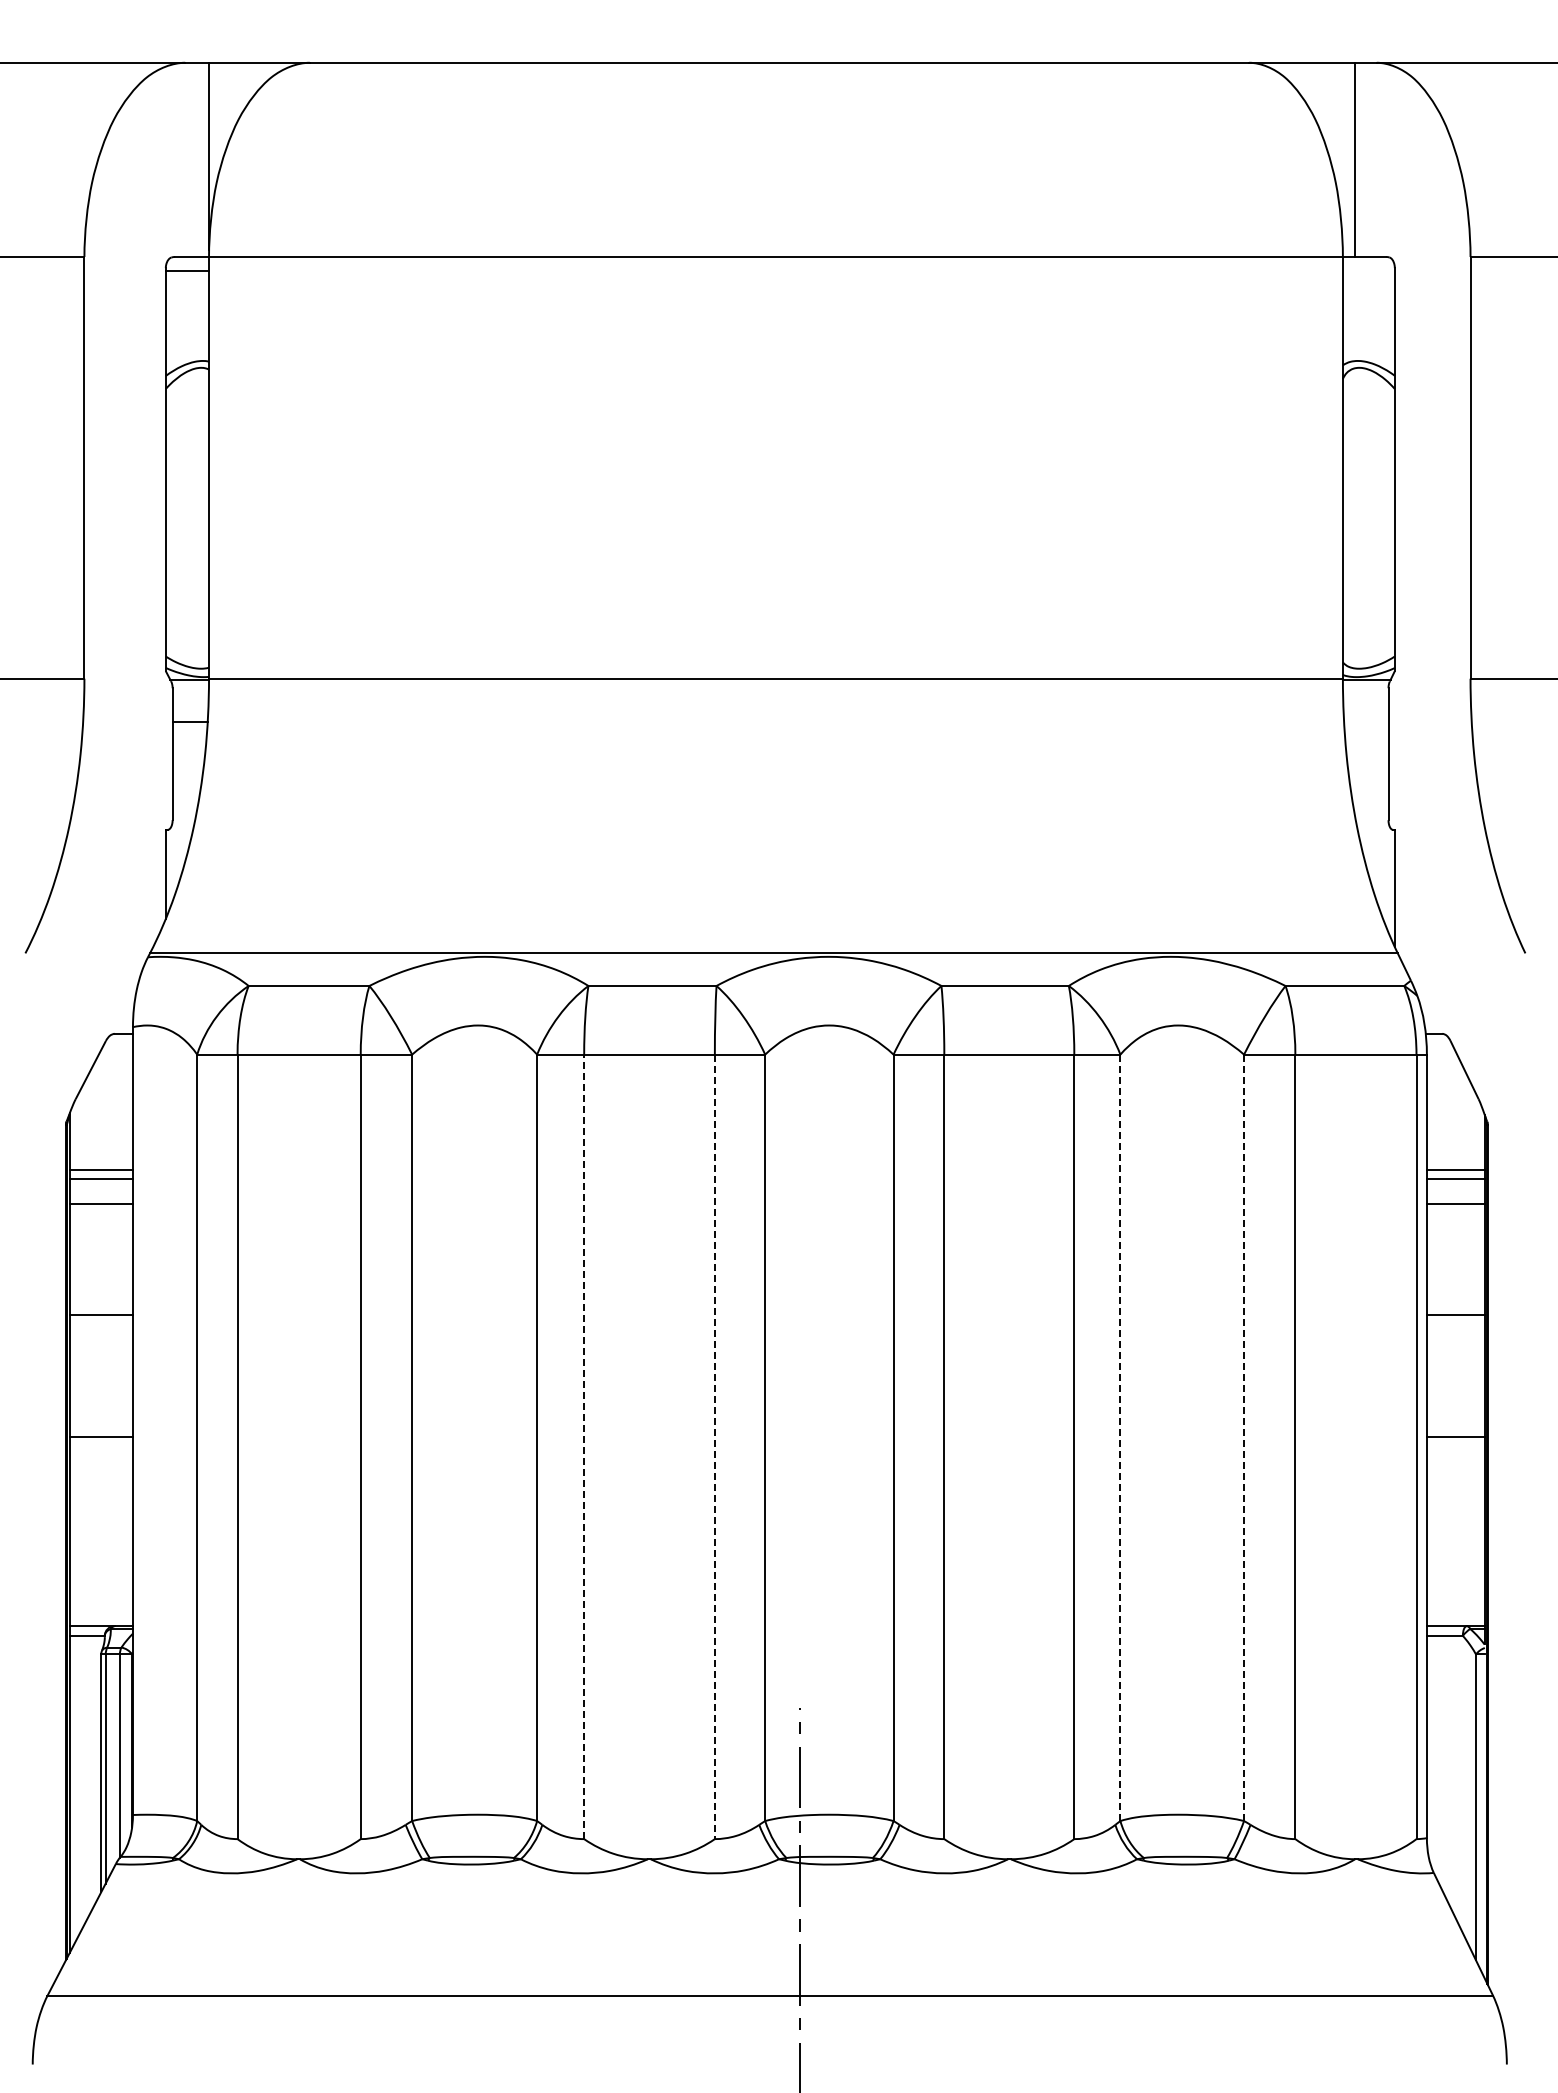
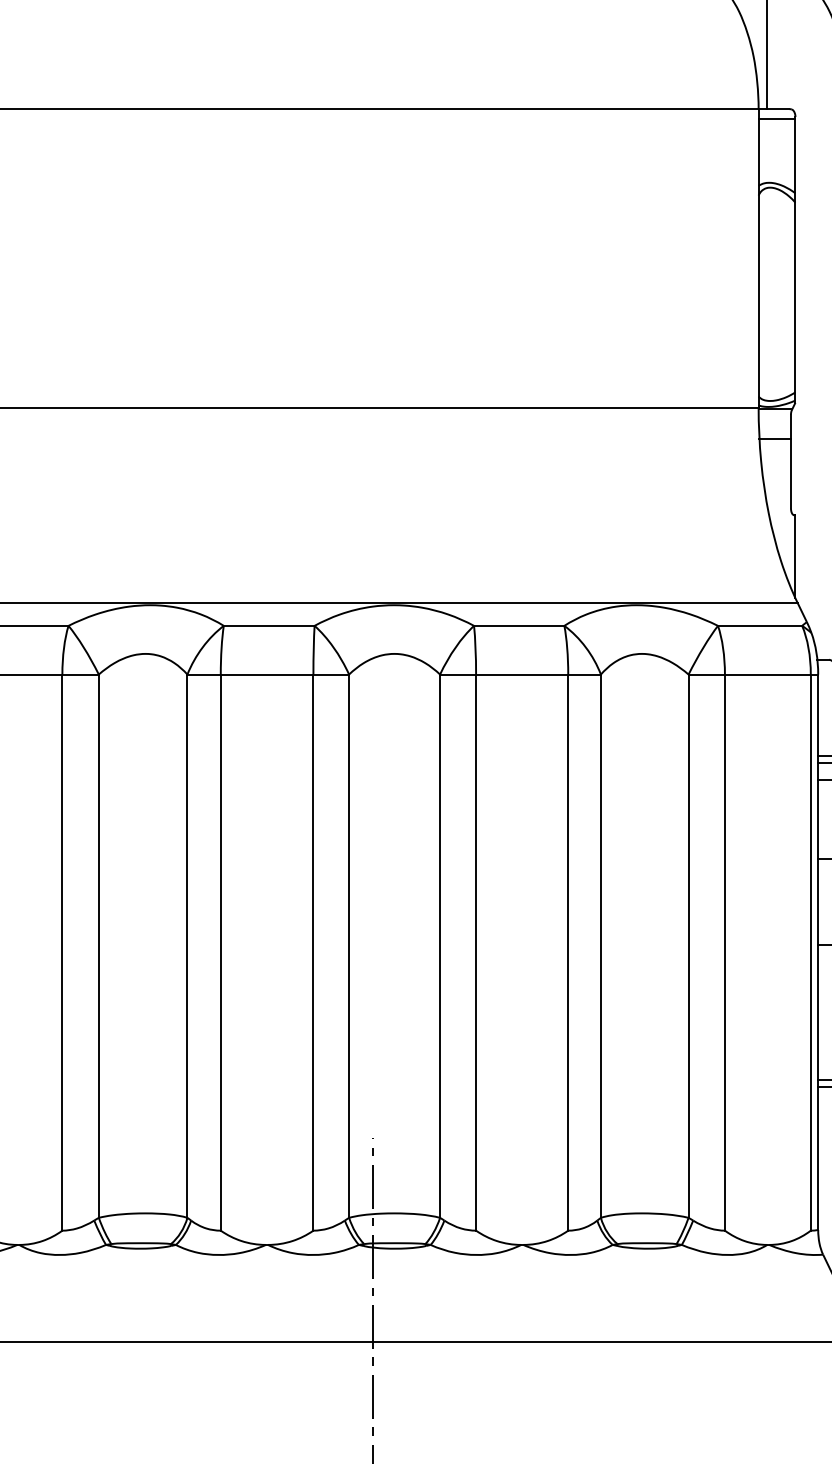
line: (1368, 271) -> (776, 119), added
line: (1366, 722) -> (775, 439), added
line: (1120, 1437) -> (600, 945), dashed -> solid
line: (1244, 1438) -> (688, 946), dashed -> solid
line: (584, 1446) -> (221, 952), dashed -> solid
line: (714, 1447) -> (313, 953), dashed -> solid

